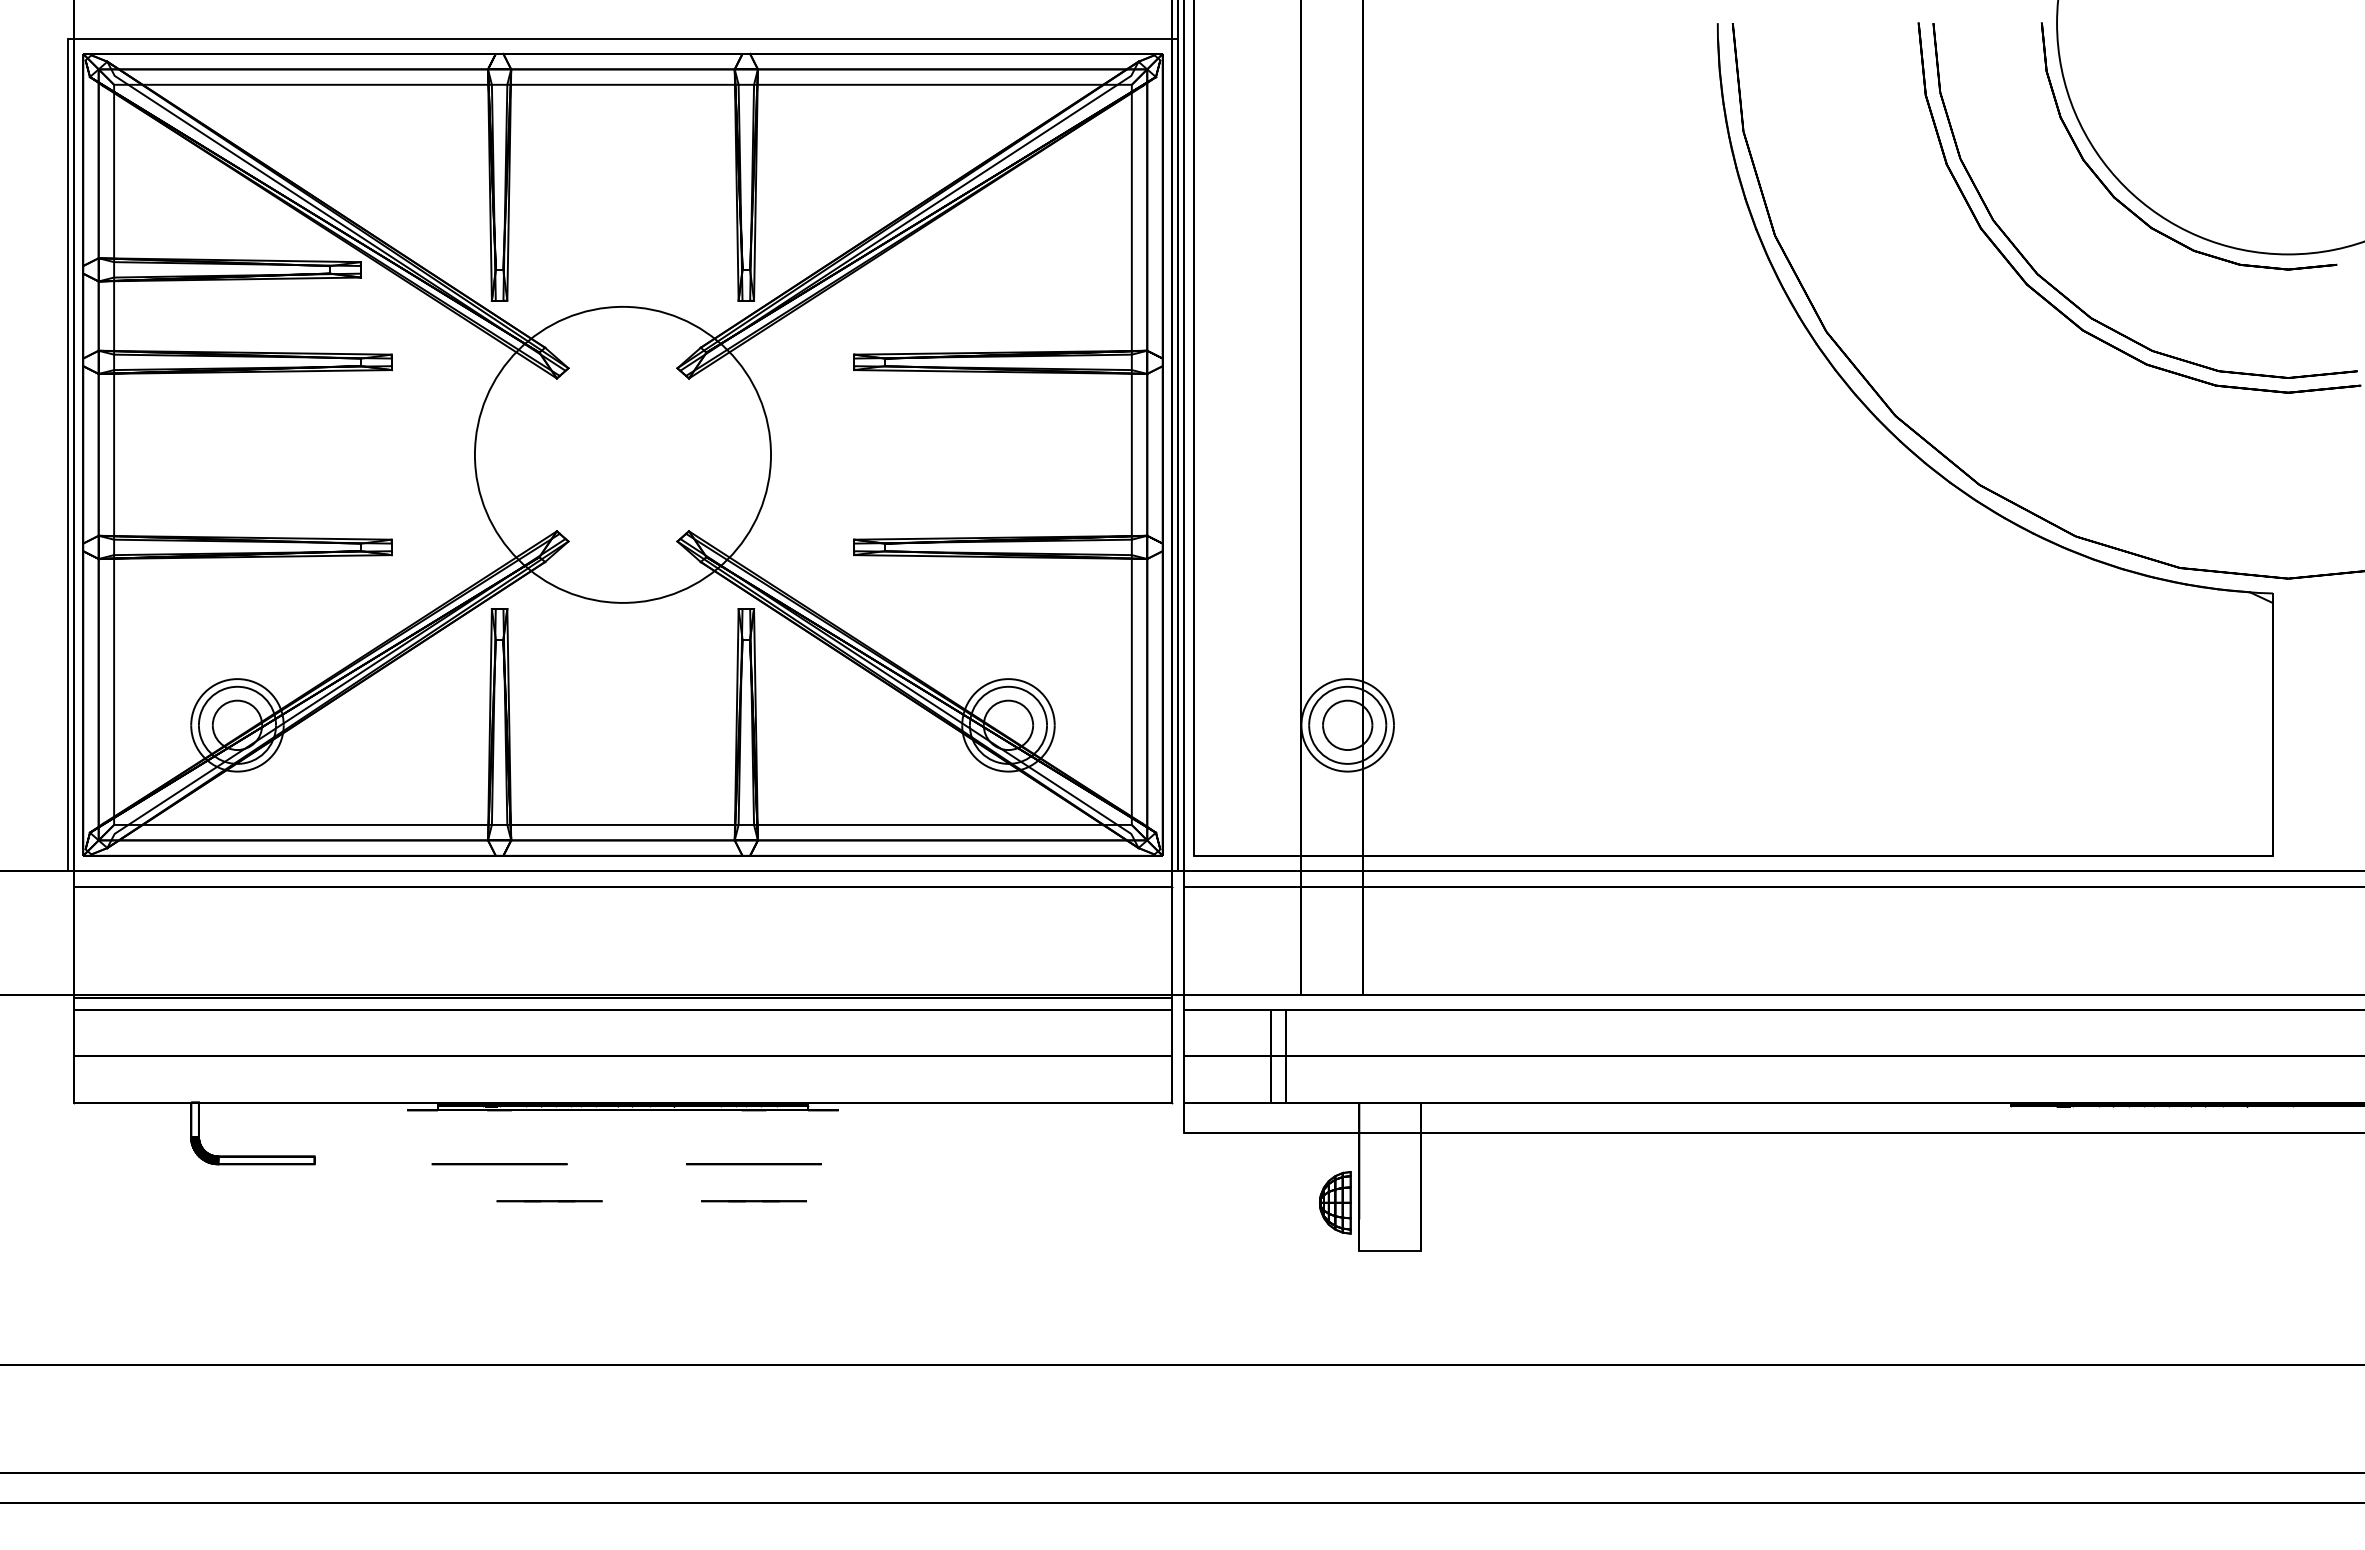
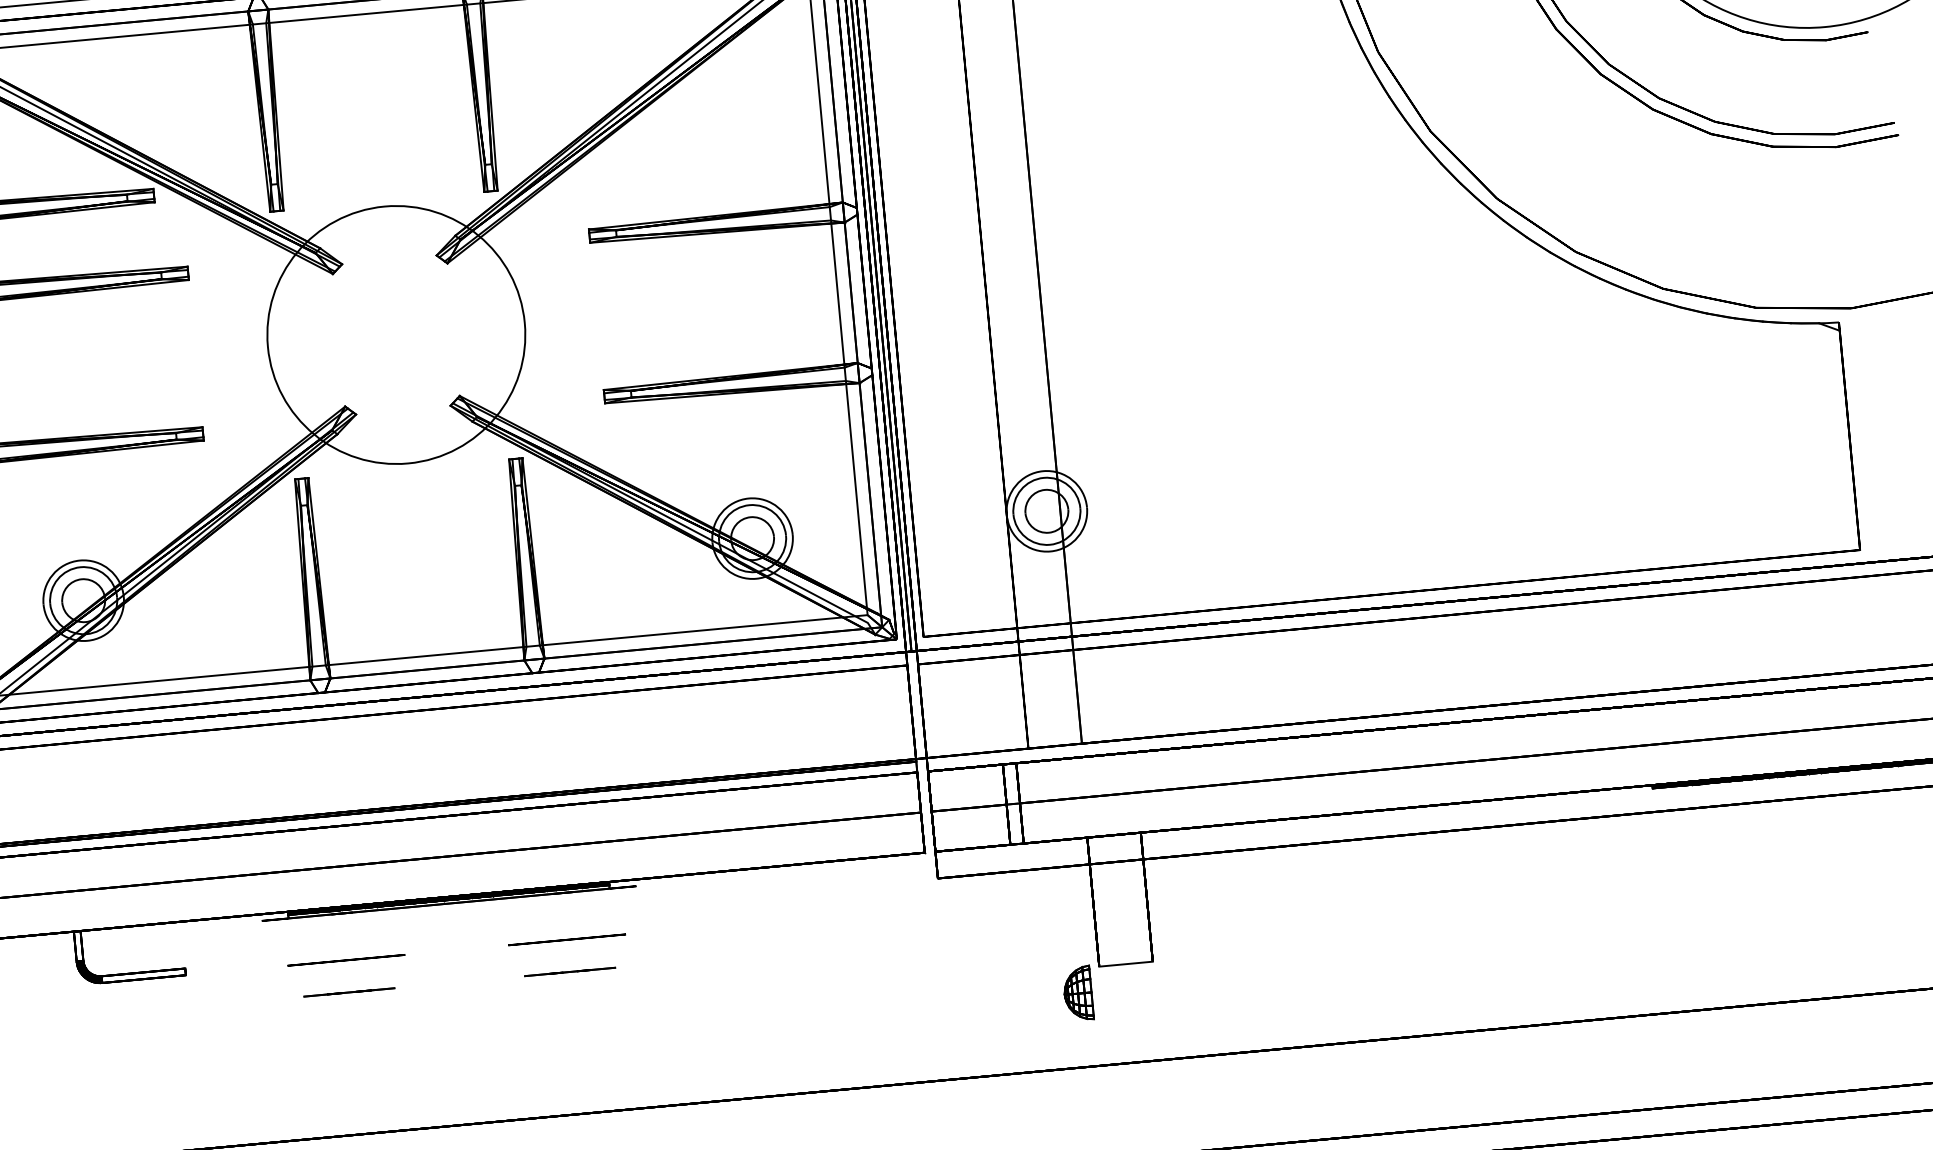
line: (549, 1201) -> (349, 992), moved
part: (1335, 1202) -> (1078, 993), moved

